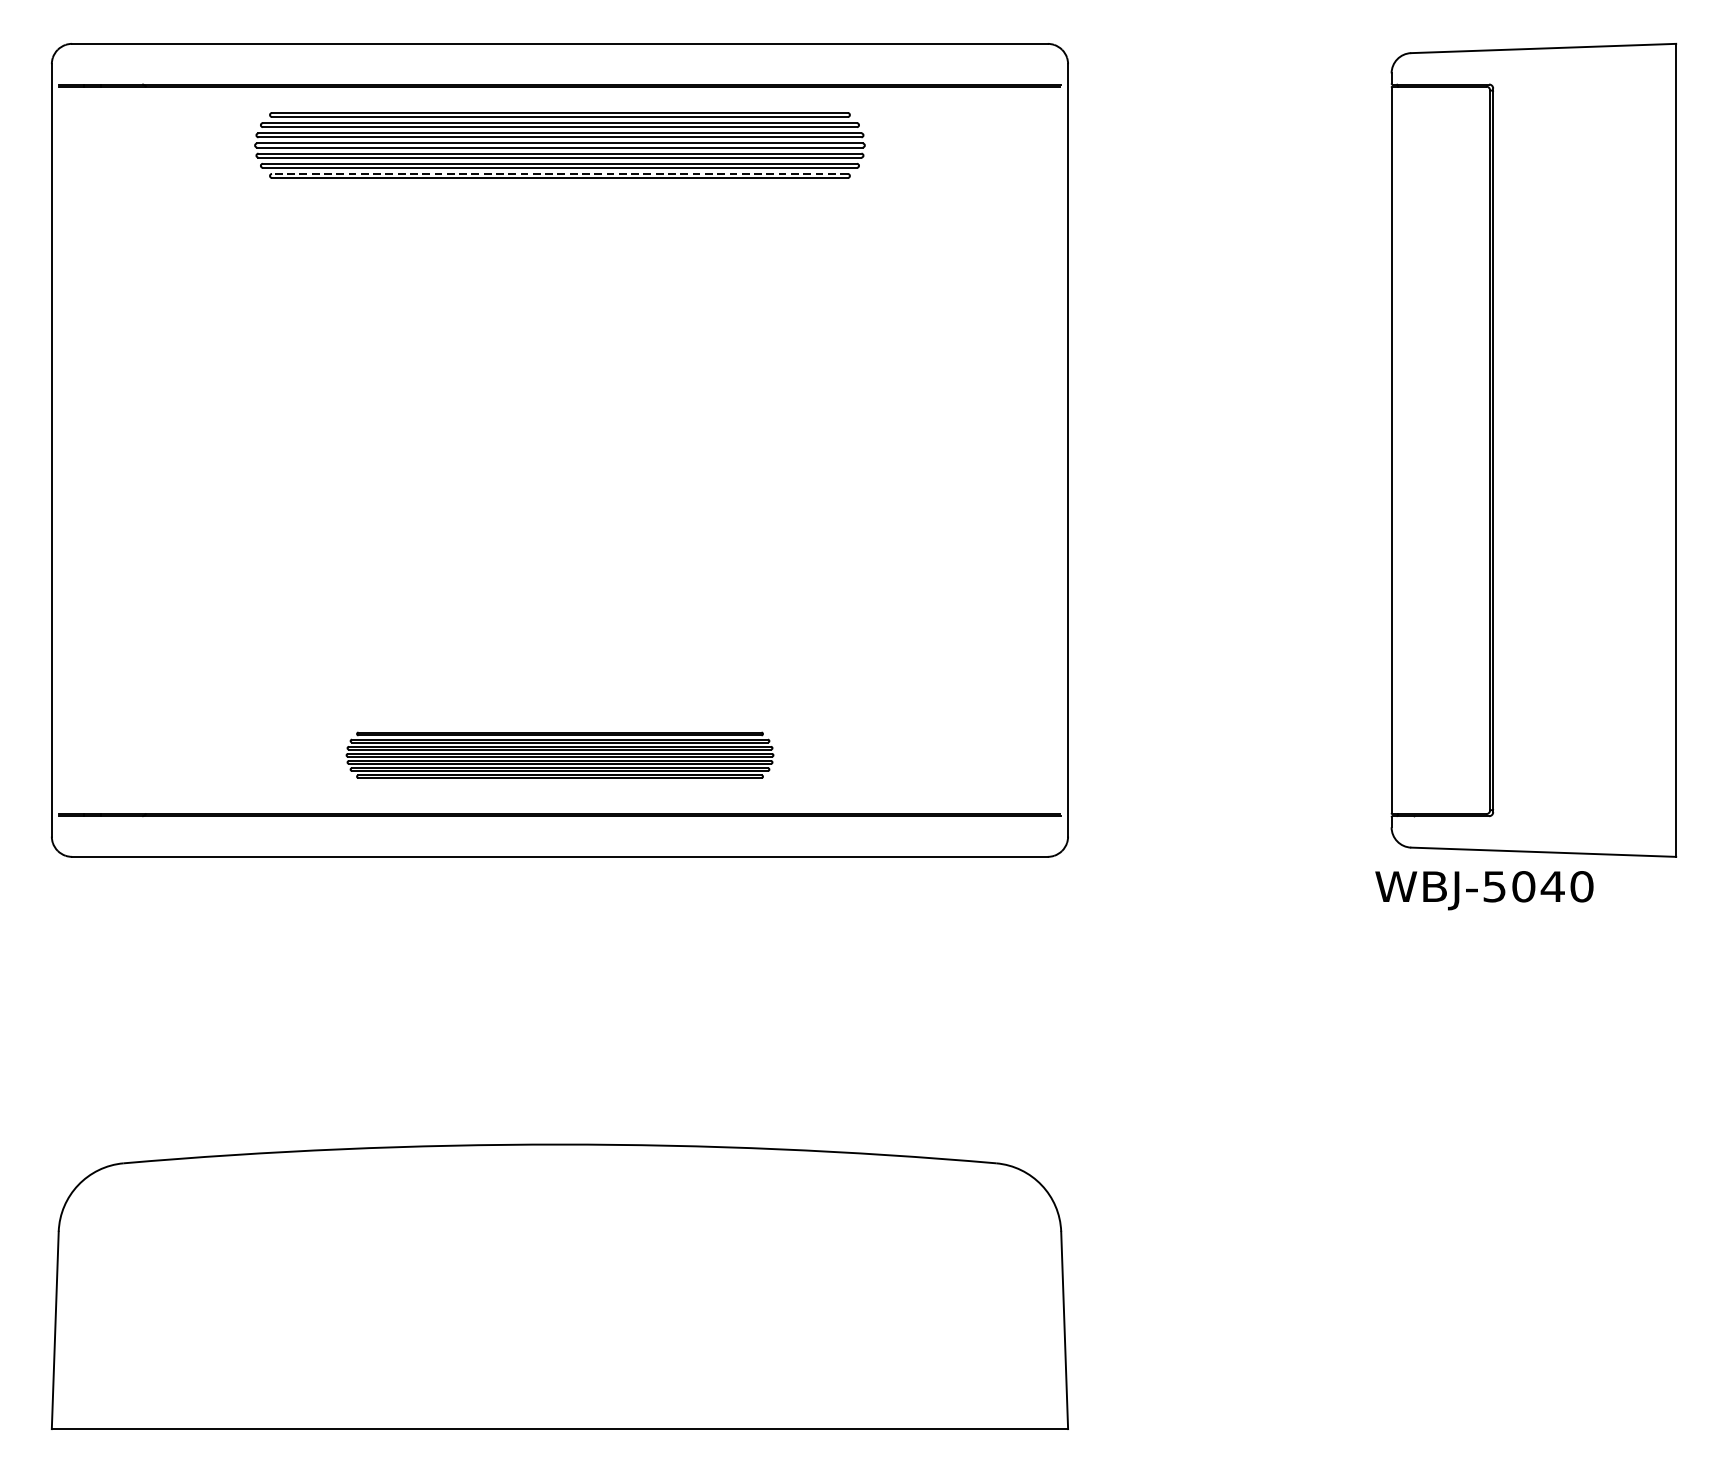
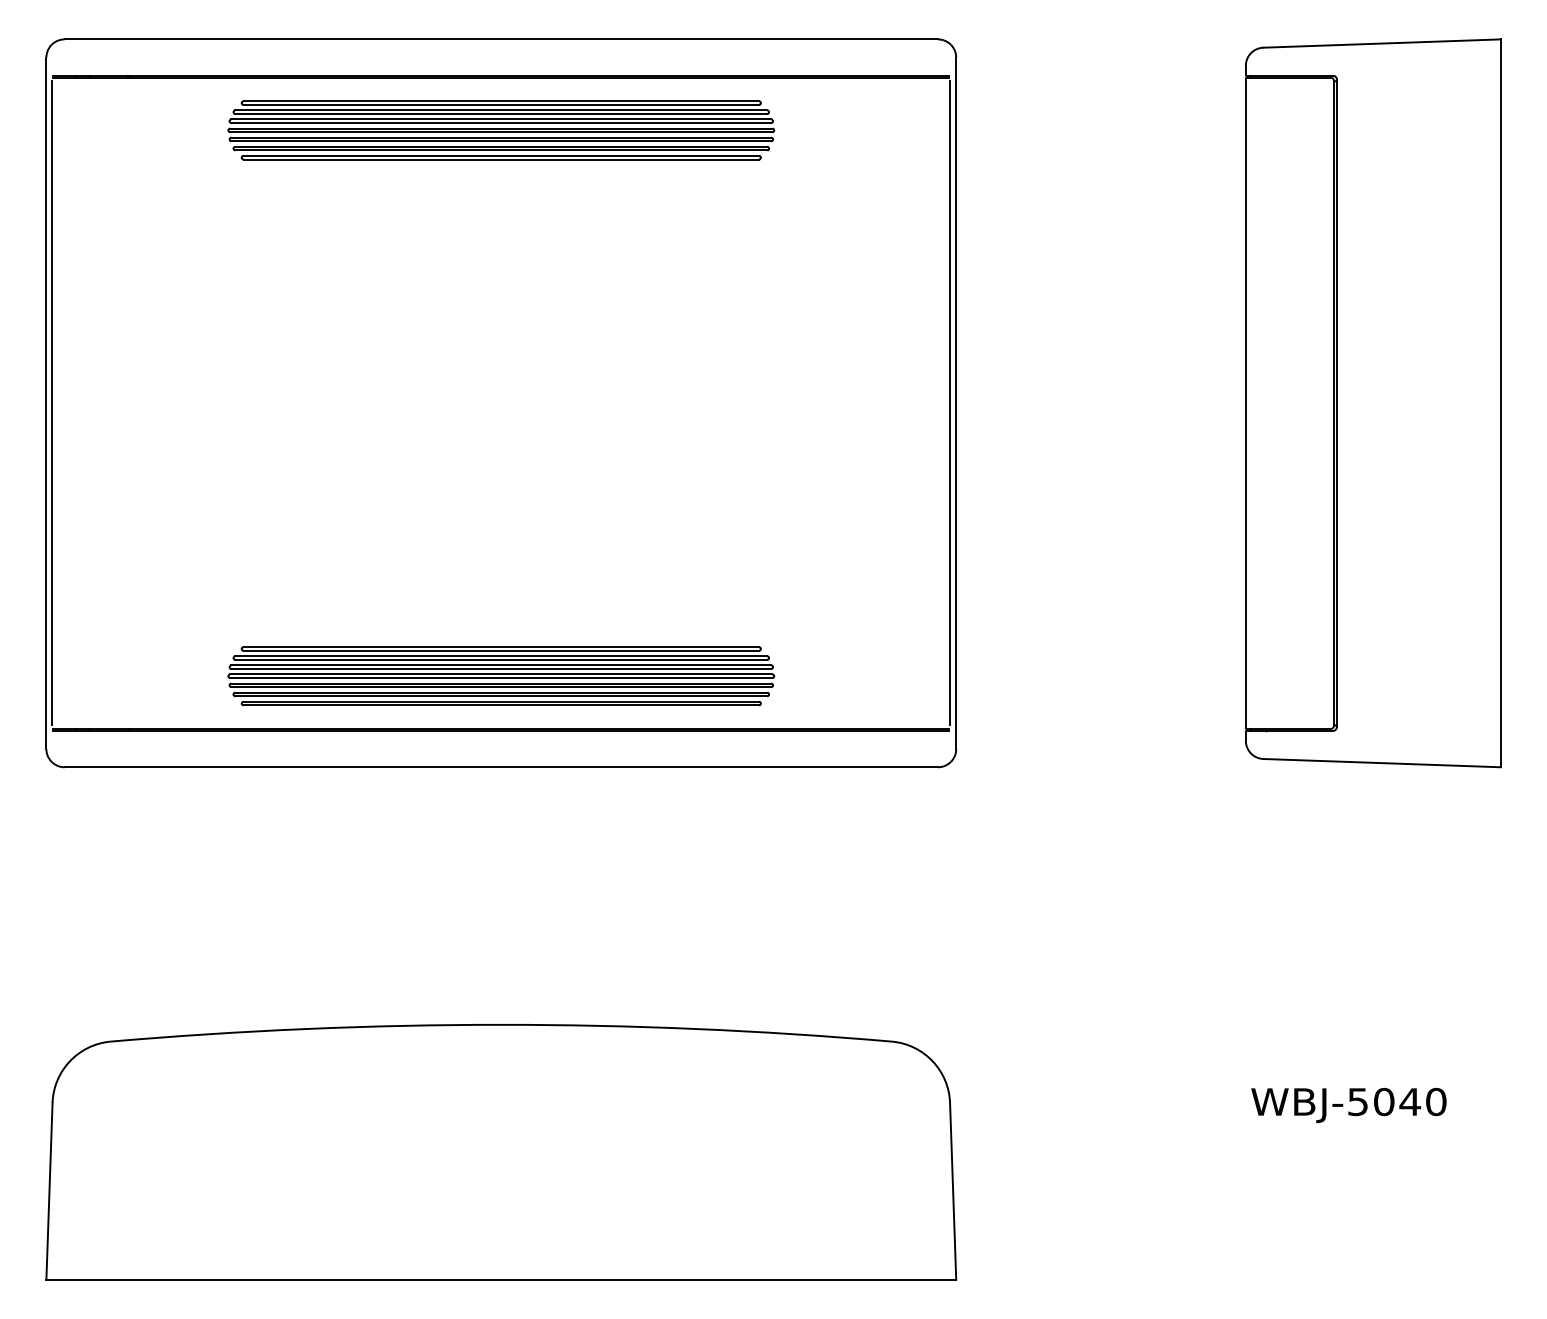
line: (560, 173) -> (501, 155), dashed -> solid
line: (58, 450) -> (52, 403), added
line: (1061, 450) -> (950, 403), added
part: (560, 755) -> (501, 676), size x1.43
text: (1483, 890) -> (1348, 1105), moved

